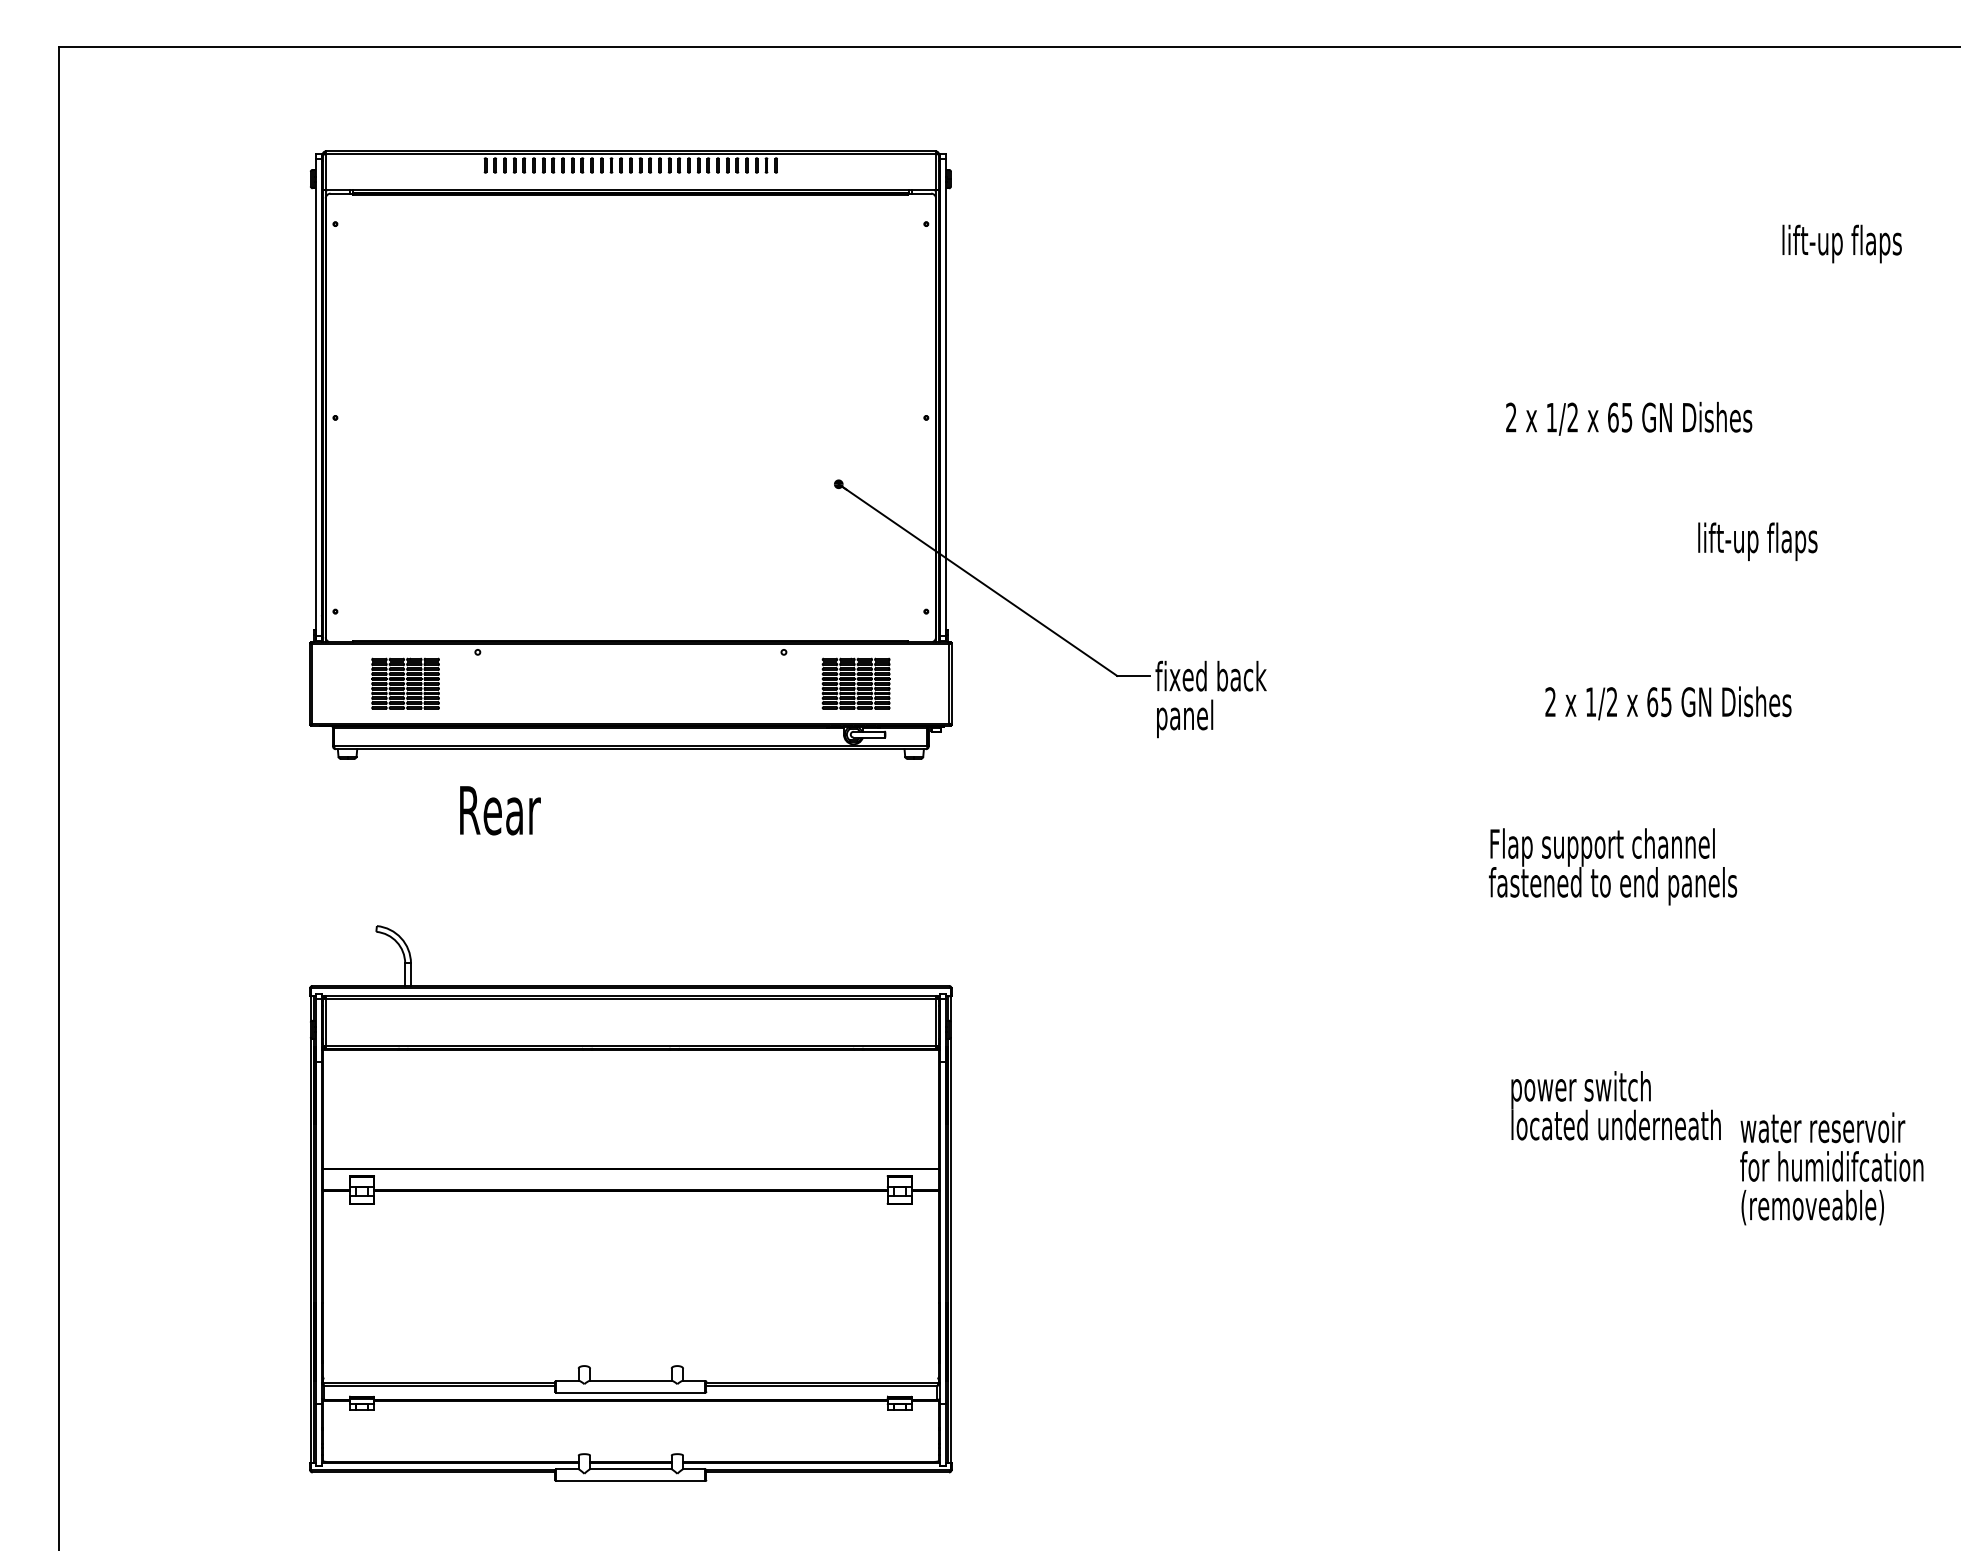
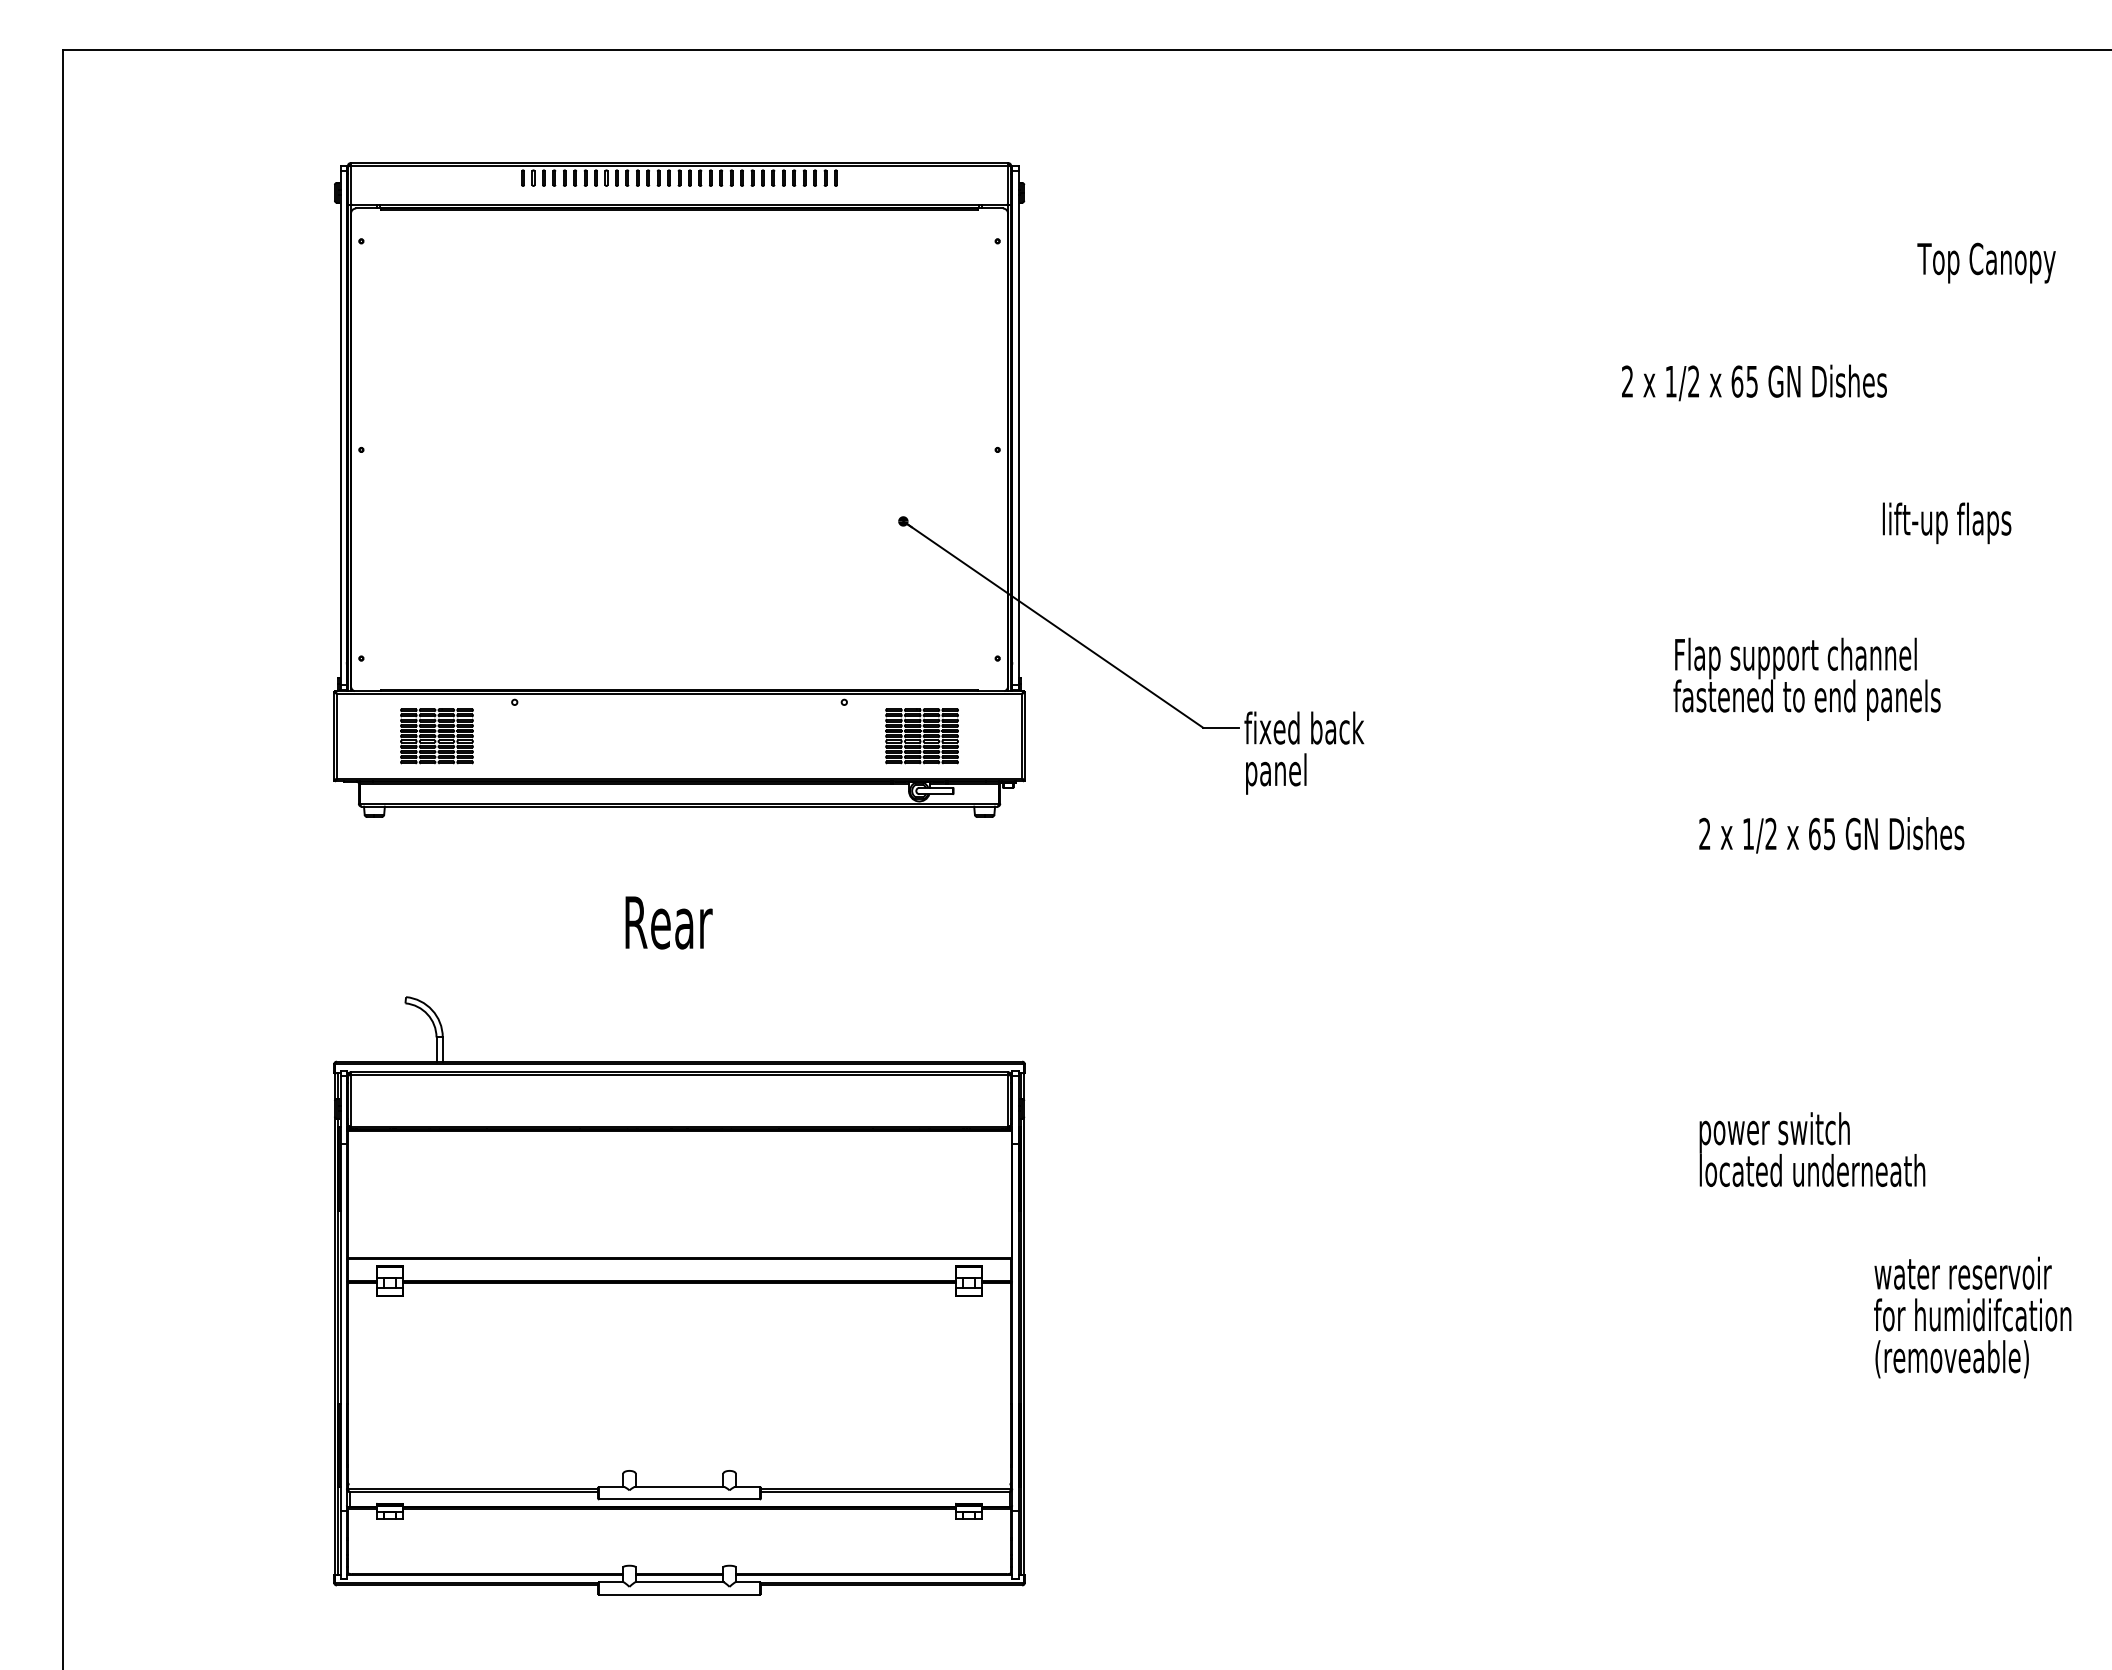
text: (1844, 243) -> (1986, 262), lift-up flaps -> Top Canopy
text: (1629, 418) -> (1754, 382), moved
text: (1757, 541) -> (1946, 523), moved
text: (1668, 703) -> (1831, 835), moved
text: (499, 810) -> (668, 922), moved
text: (1612, 866) -> (1806, 678), moved
text: (1616, 1105) -> (1812, 1149), moved
text: (1831, 1168) -> (1972, 1317), moved

